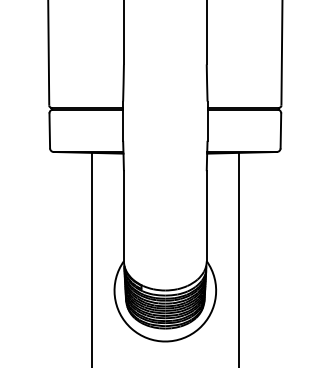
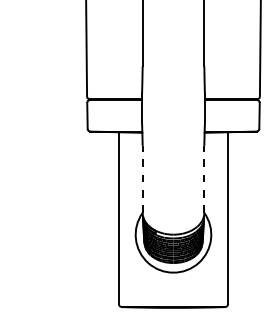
line: (123, 216) -> (142, 179), solid -> dashed
line: (206, 216) -> (204, 179), solid -> dashed

